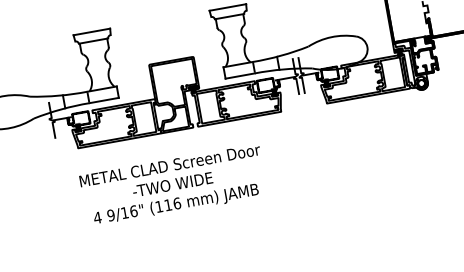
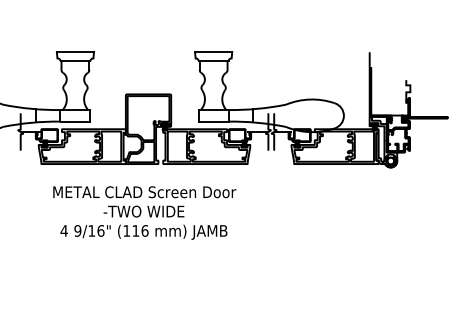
text: (173, 185) -> (144, 212), moved

